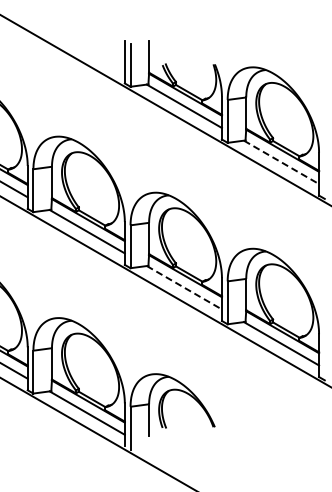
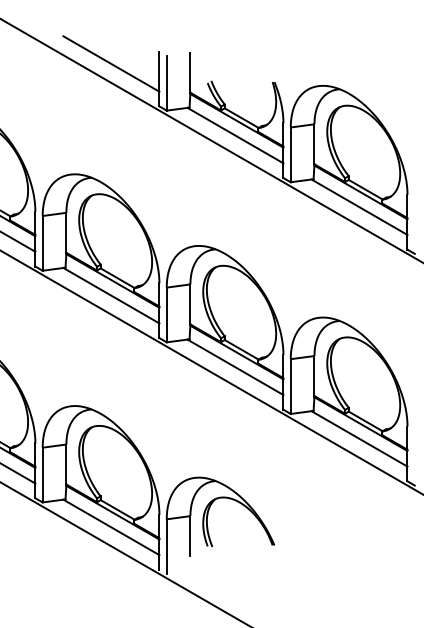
line: (86, 49) -> (110, 63), added
line: (281, 162) -> (359, 207), dashed -> solid
line: (184, 287) -> (235, 366), dashed -> solid

